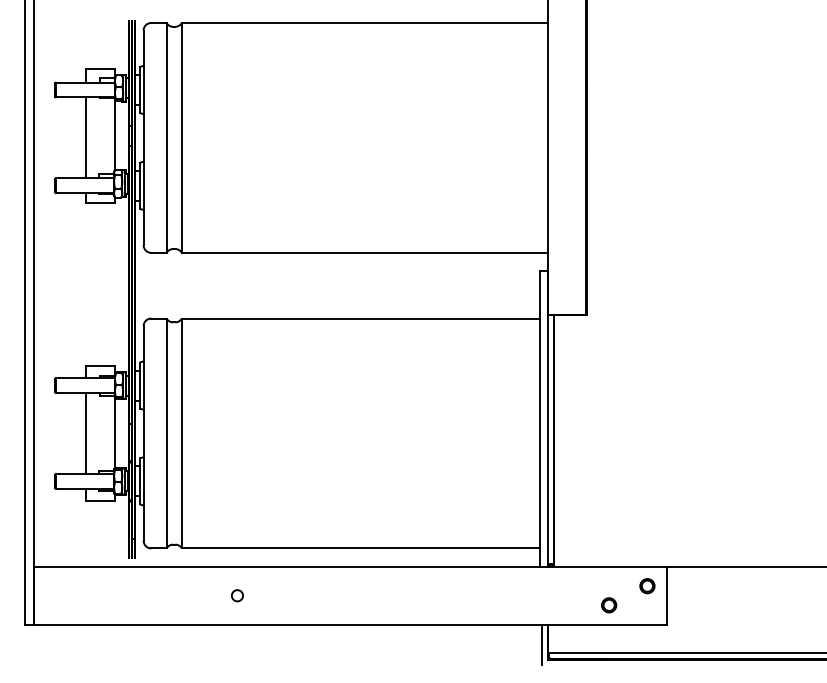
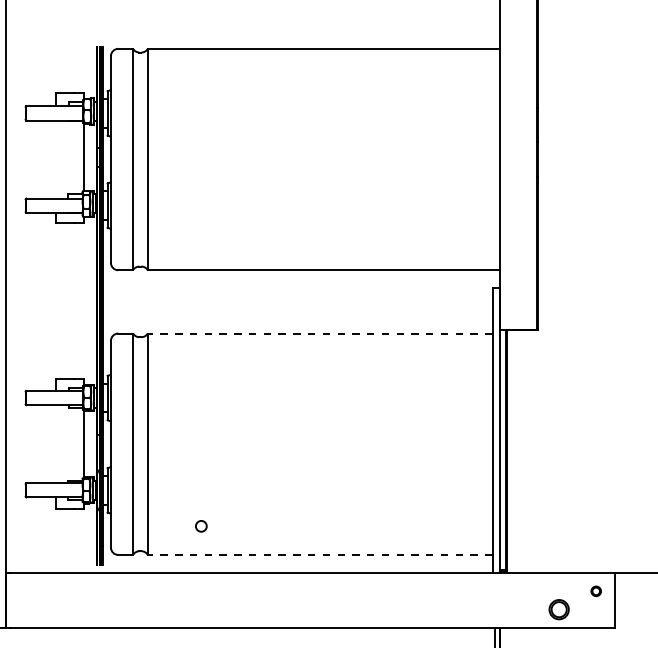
line: (86, 137) -> (55, 159), removed
line: (360, 318) -> (319, 333), solid -> dashed
line: (86, 433) -> (55, 444), removed
line: (360, 548) -> (319, 554), solid -> dashed
part: (647, 586) -> (596, 591), size x0.7
circle: (237, 595) -> (201, 526), moved
part: (609, 605) -> (559, 609), size x1.4

